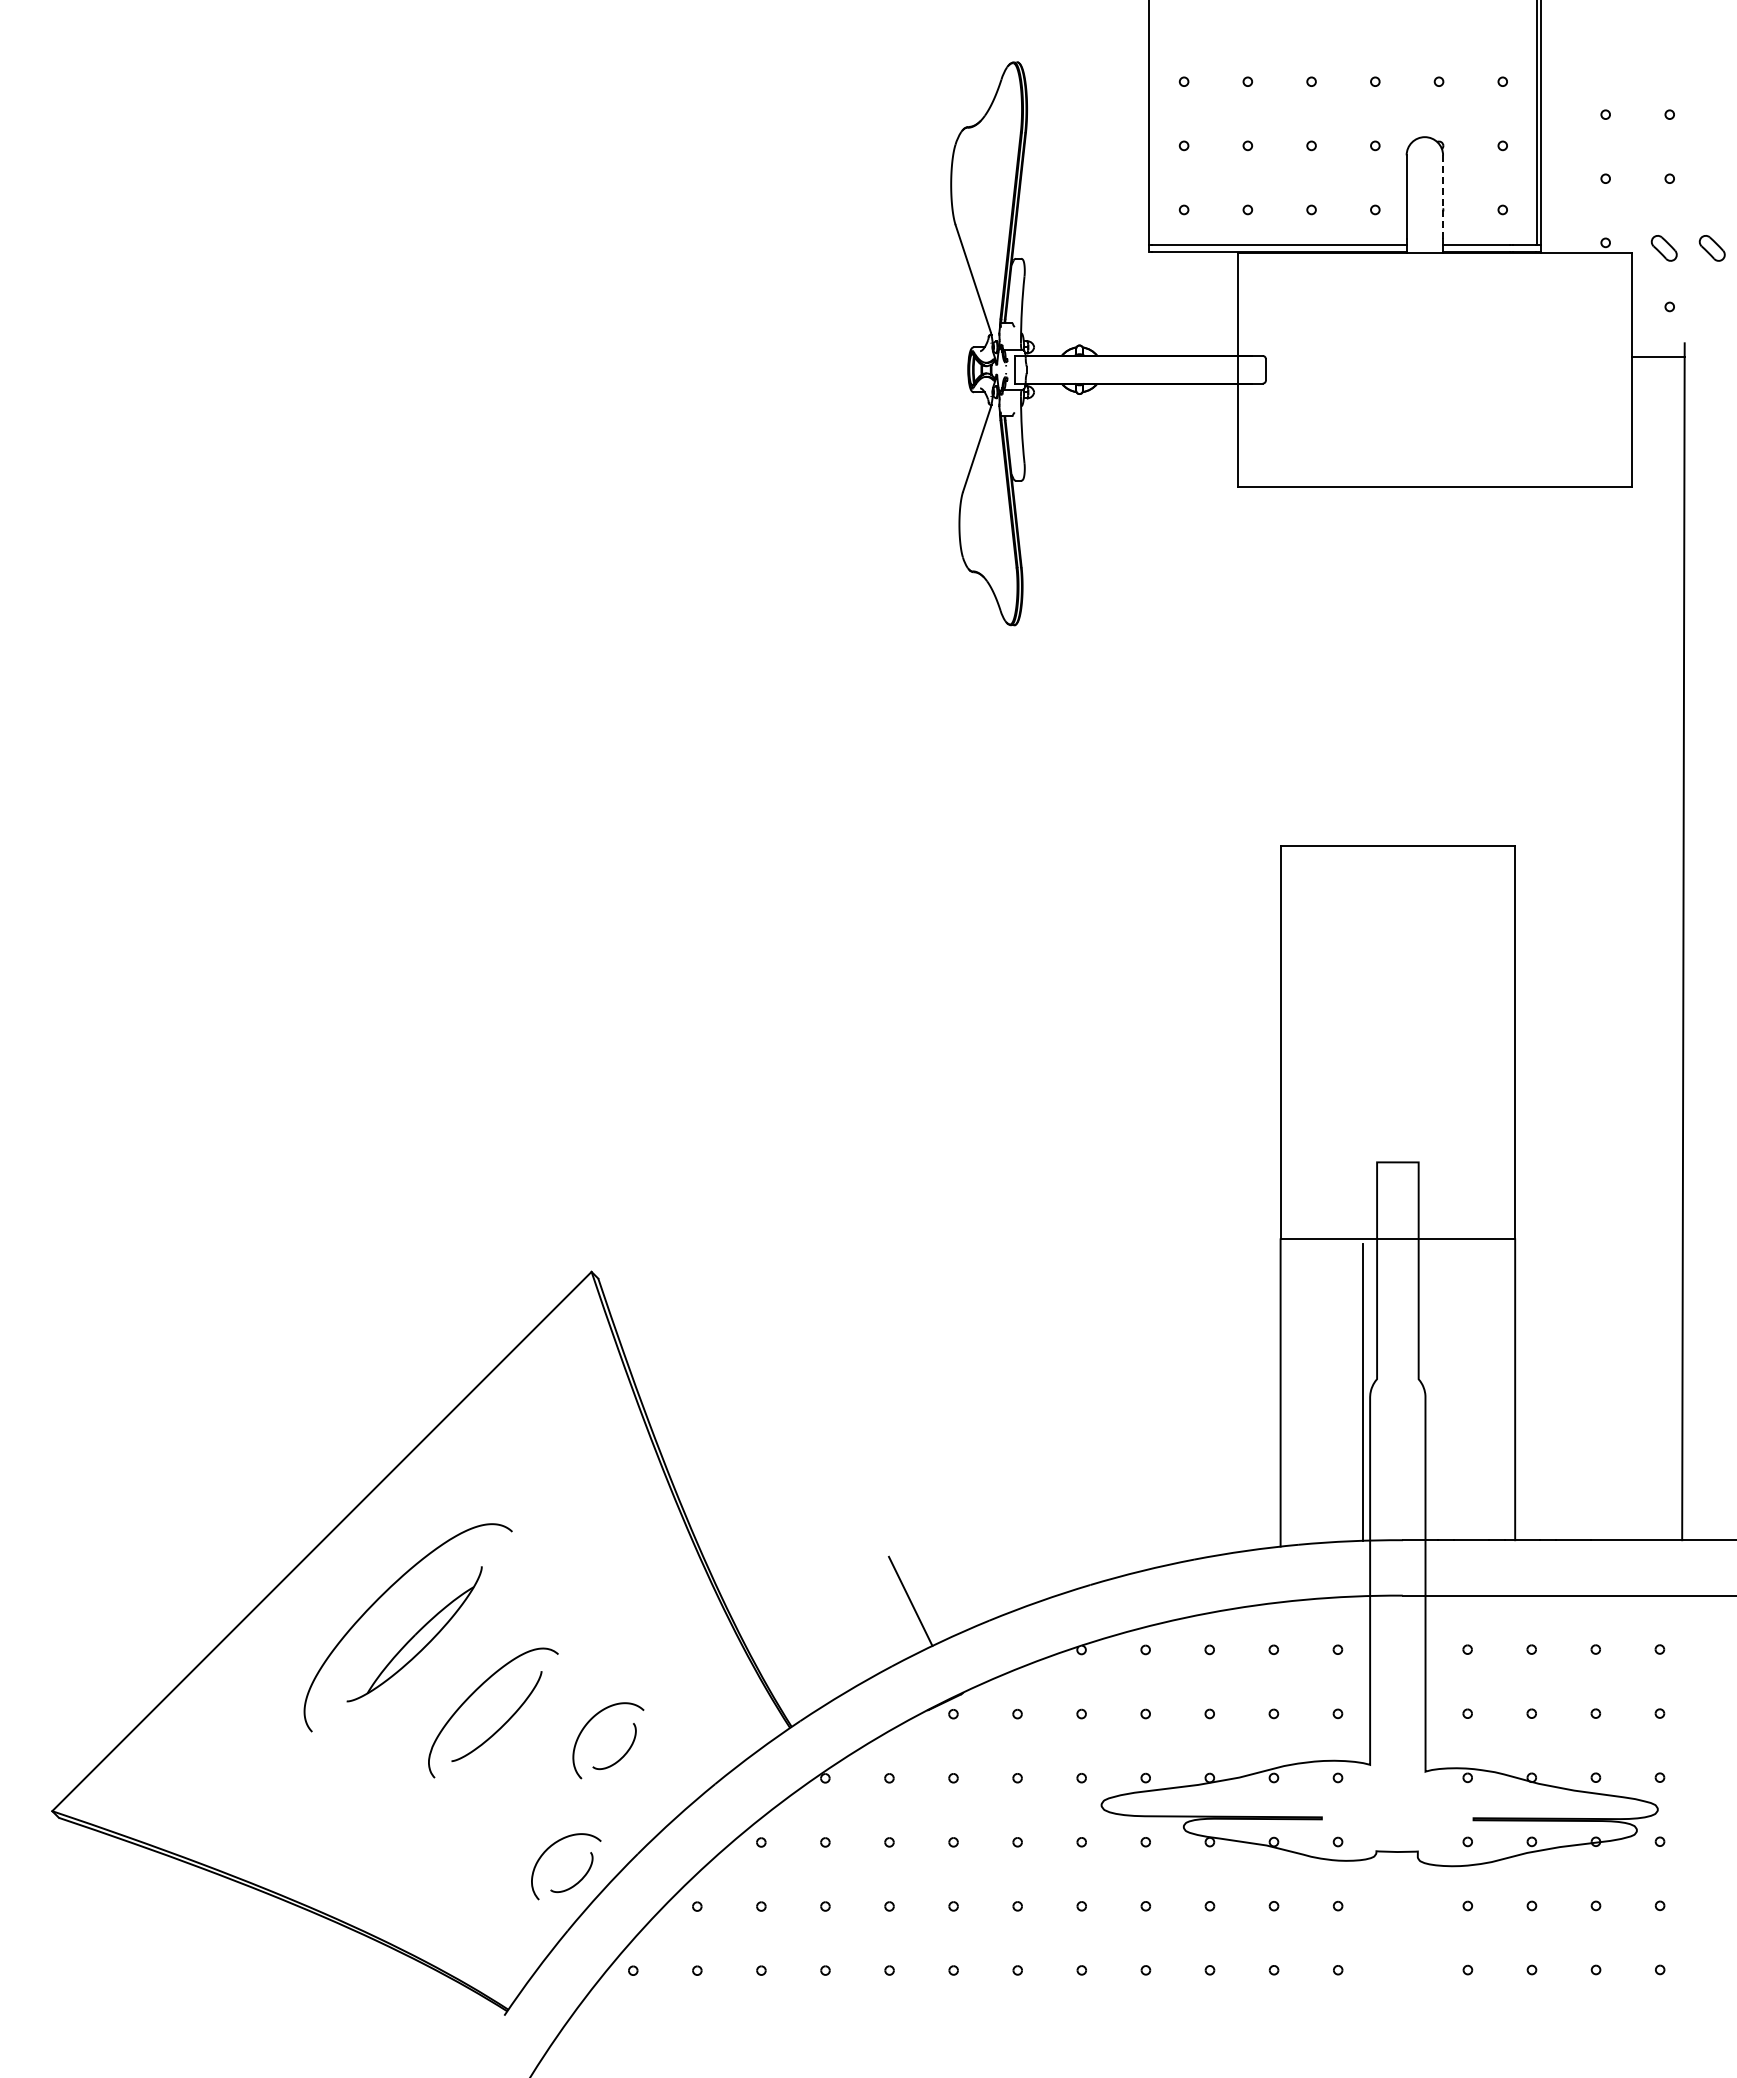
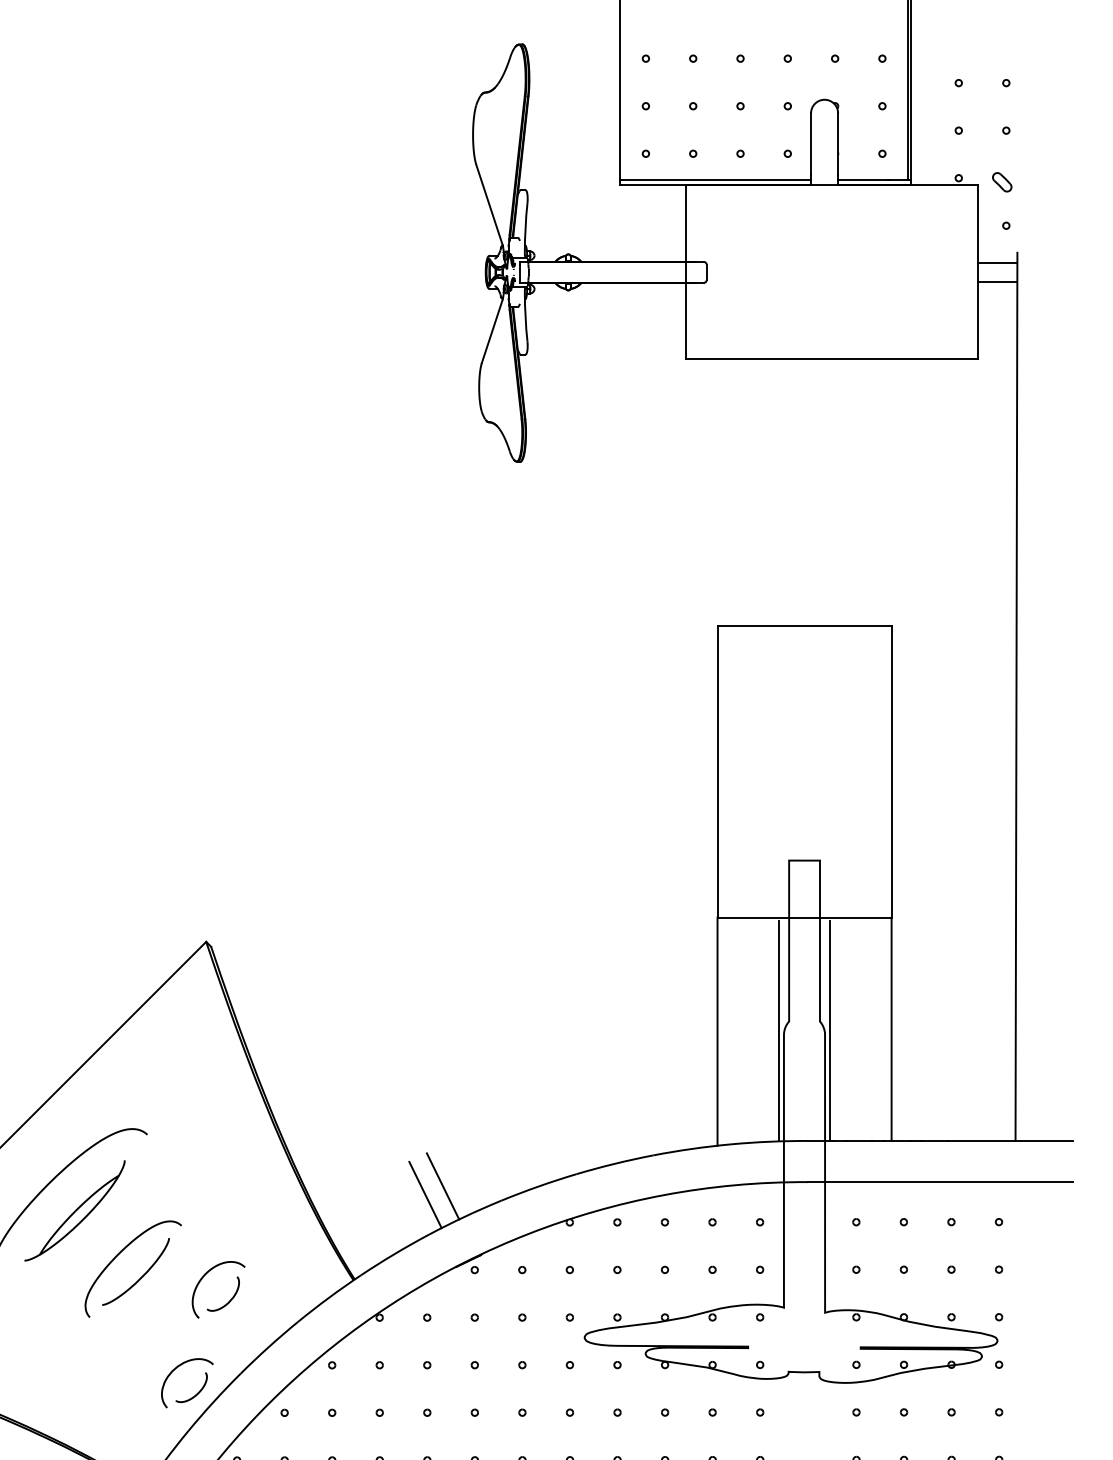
line: (1443, 196) -> (838, 143), dashed -> solid
part: (1711, 248) -> (1037, 182), removed
line: (1657, 382) -> (997, 281), added
line: (1432, 1391) -> (830, 1030), added
line: (886, 1612) -> (425, 1194), added

